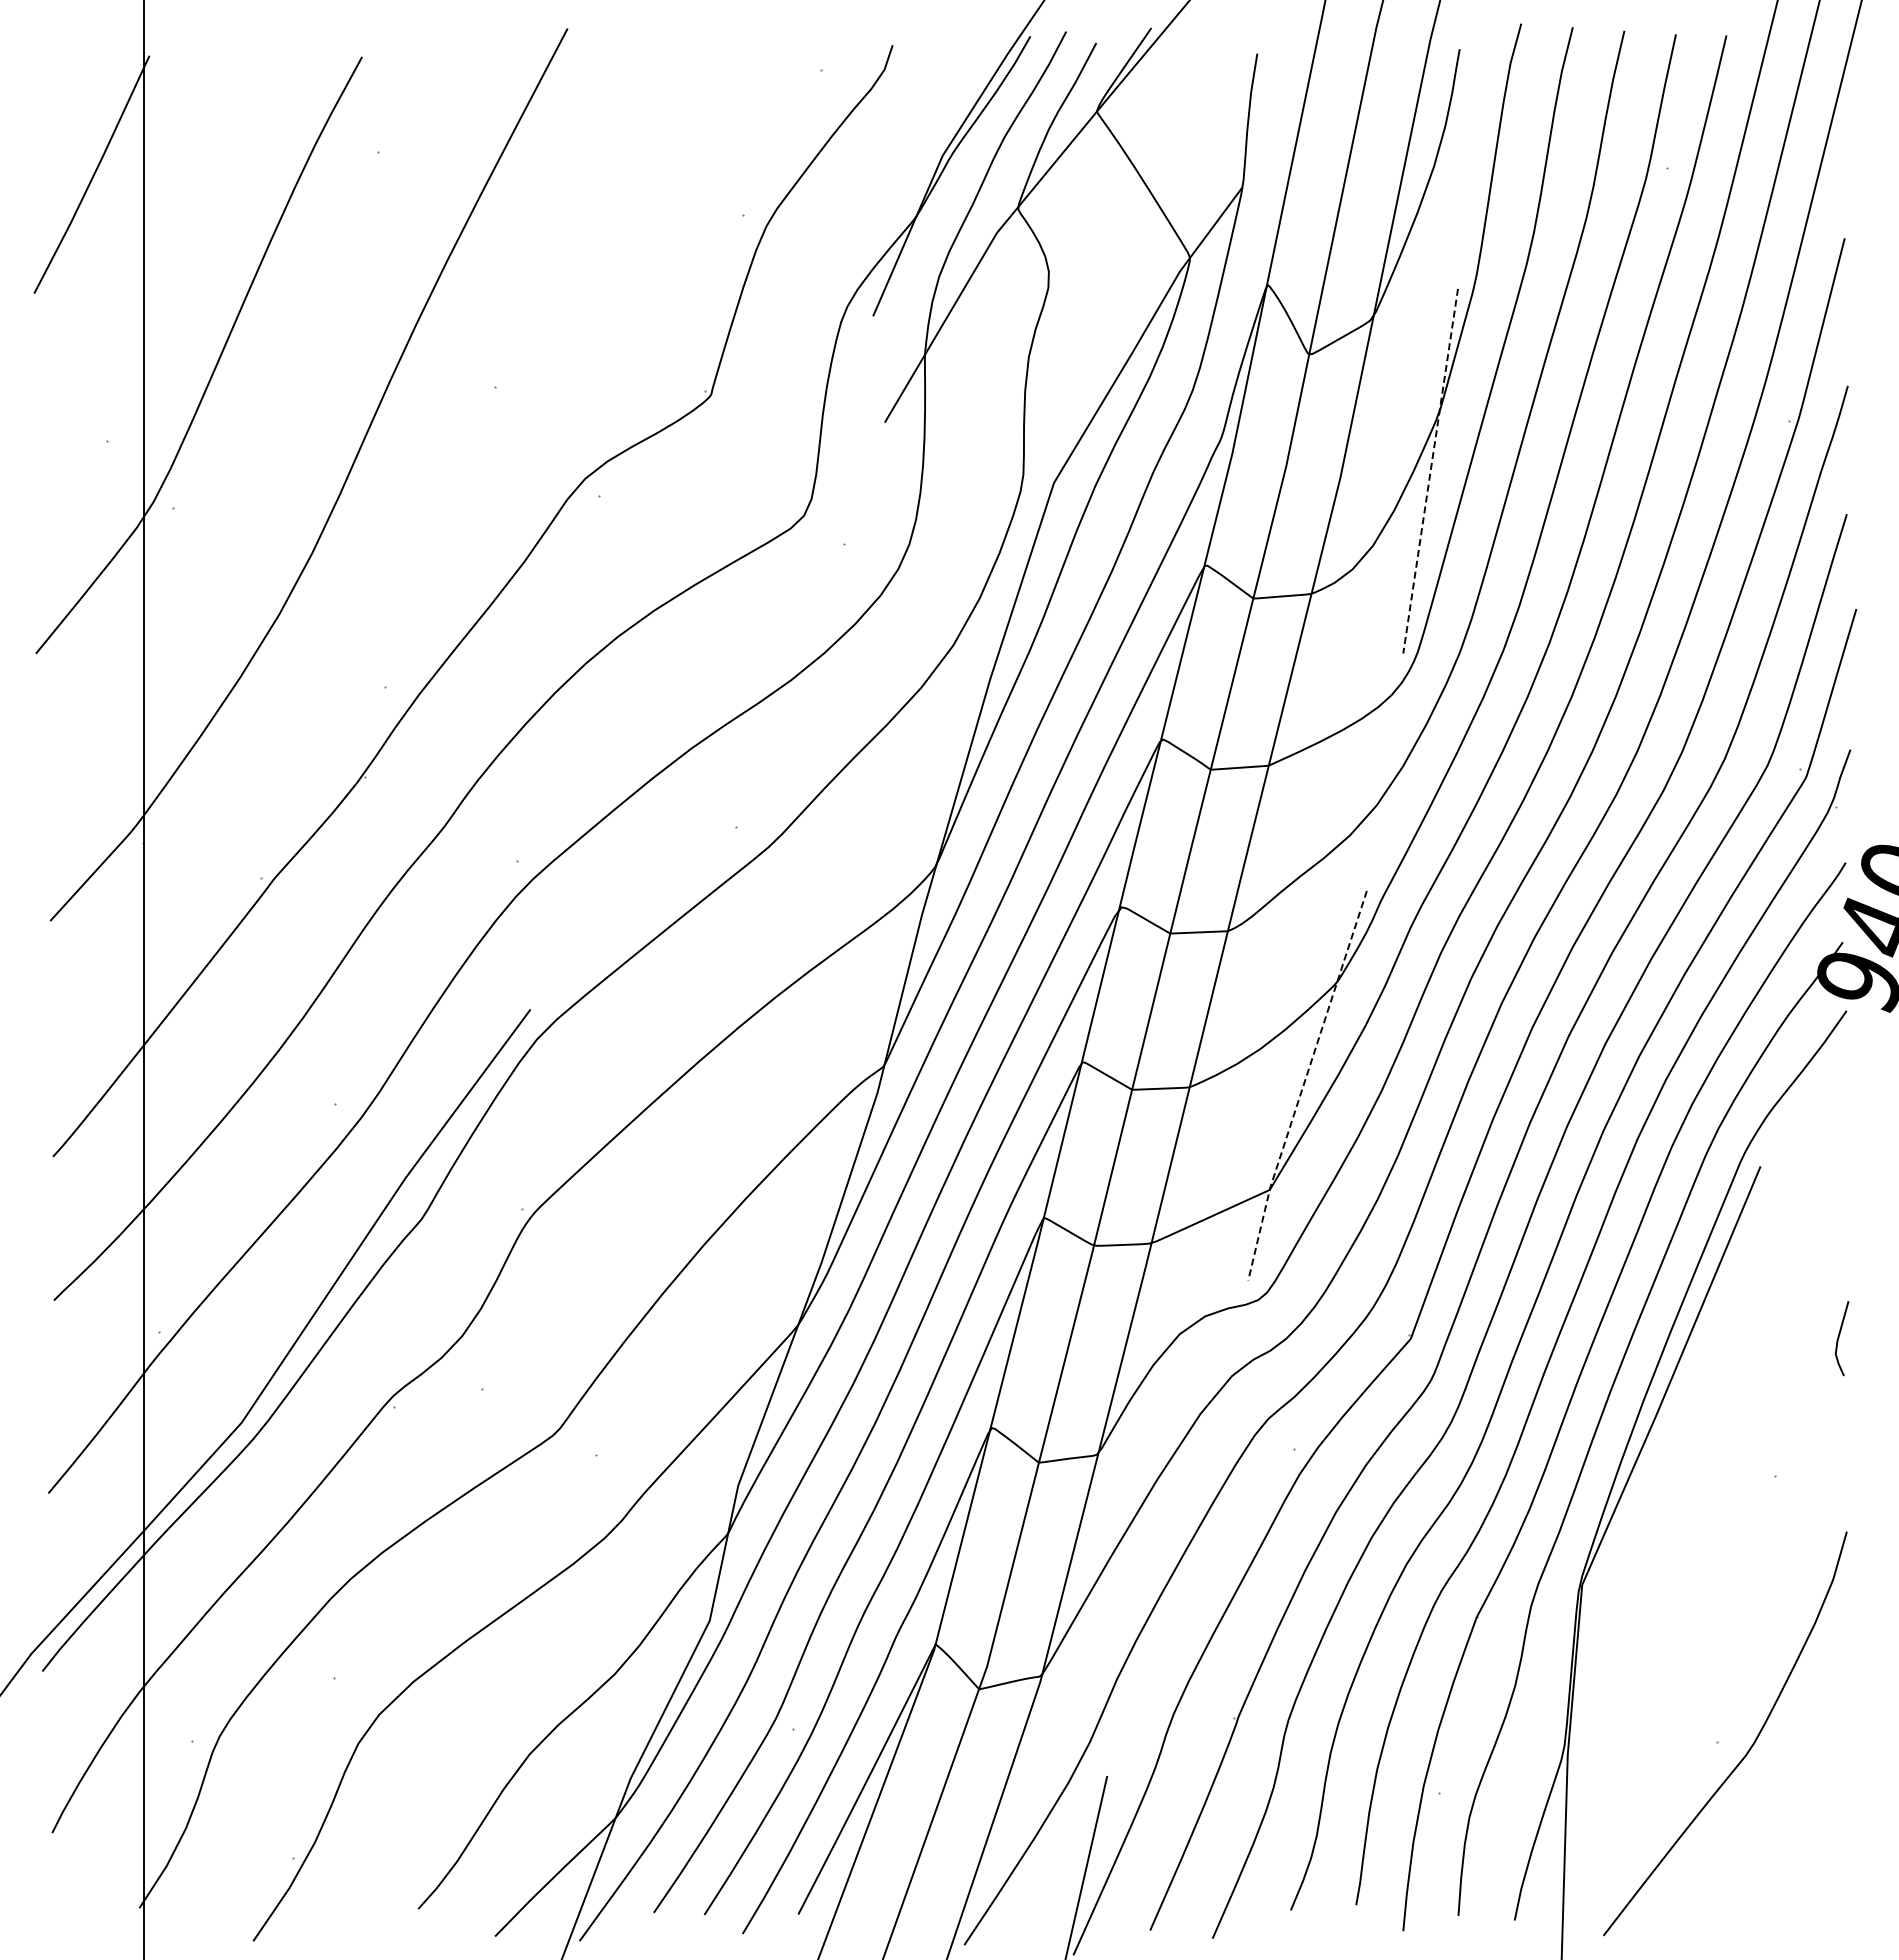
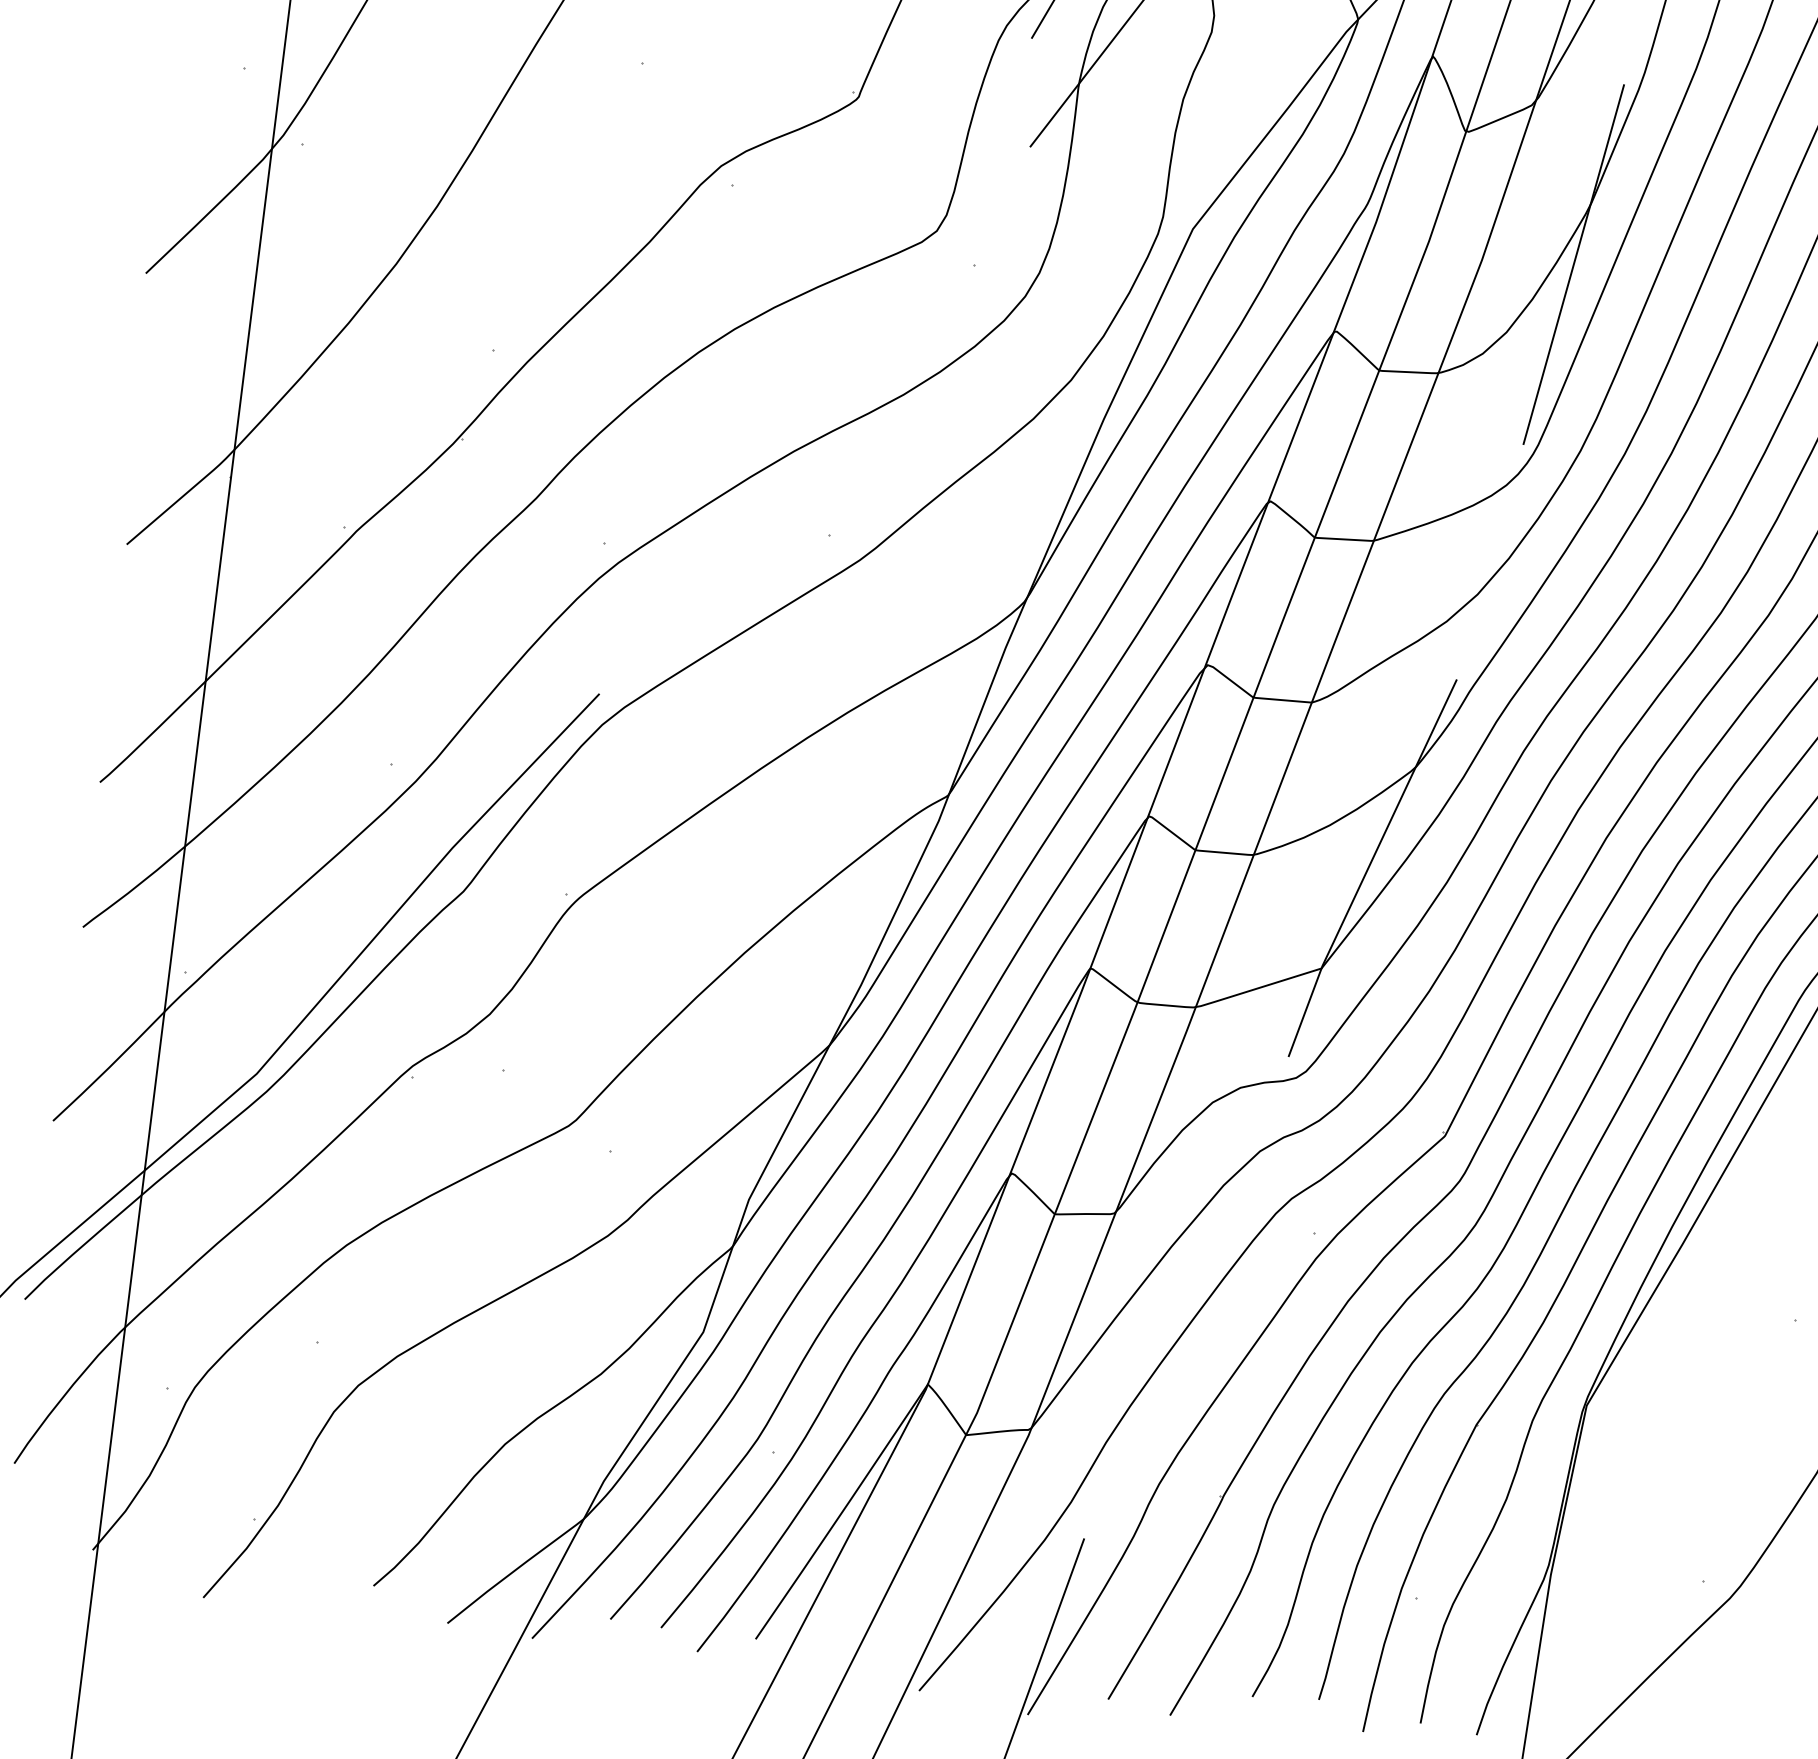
line: (1430, 471) -> (1573, 264), dashed -> solid
line: (1303, 1085) -> (1368, 867), dashed -> solid

